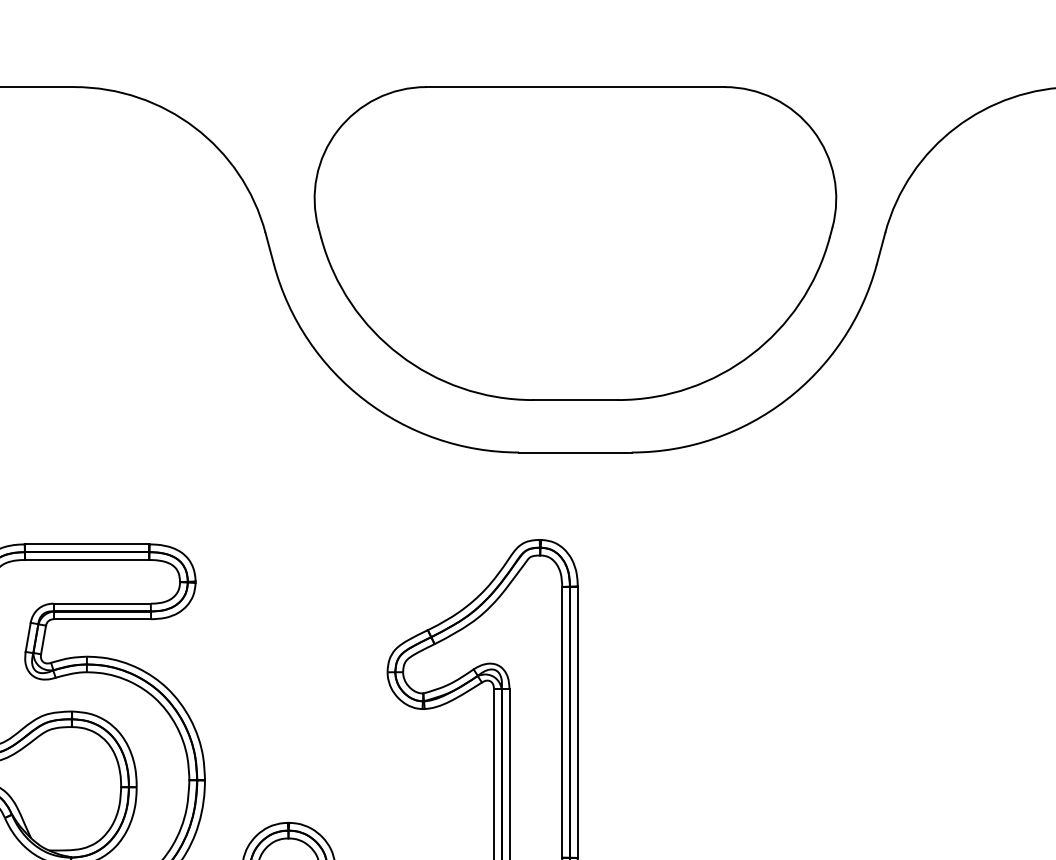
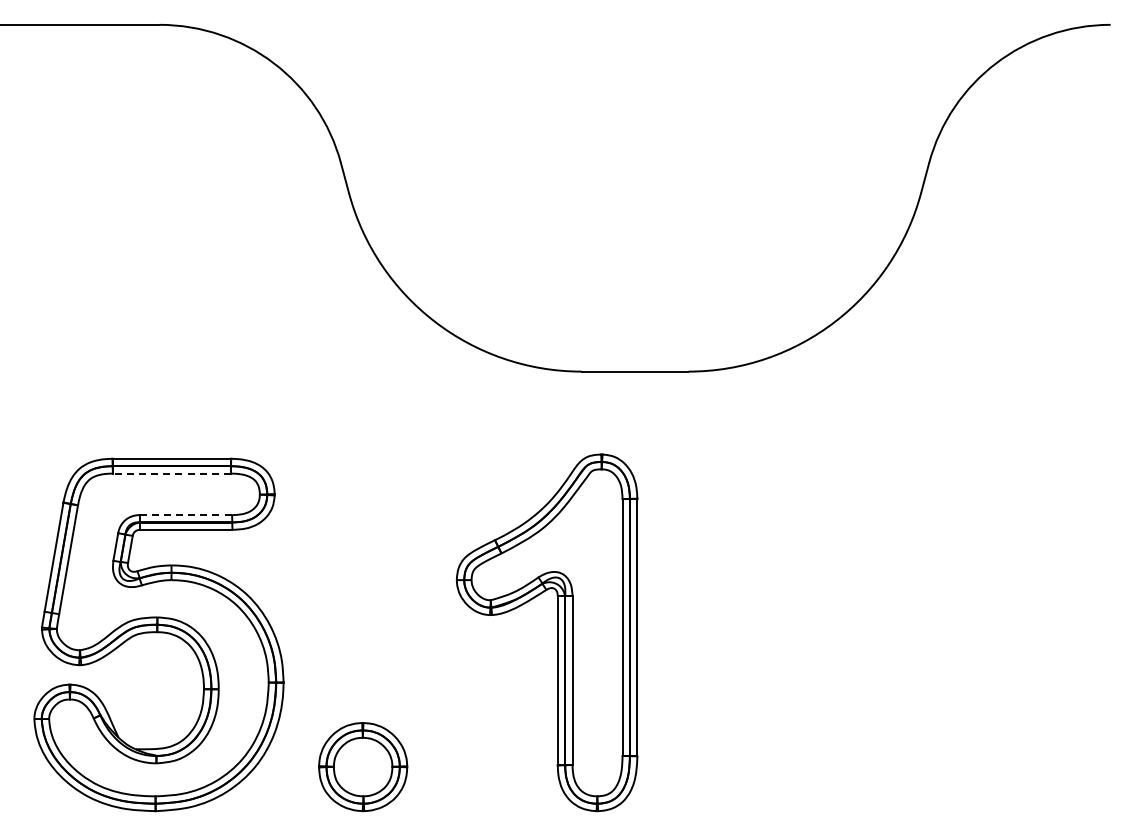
part: (574, 243) -> (634, 173), removed
line: (86, 559) -> (171, 473), solid -> dashed
line: (102, 604) -> (186, 515), solid -> dashed

